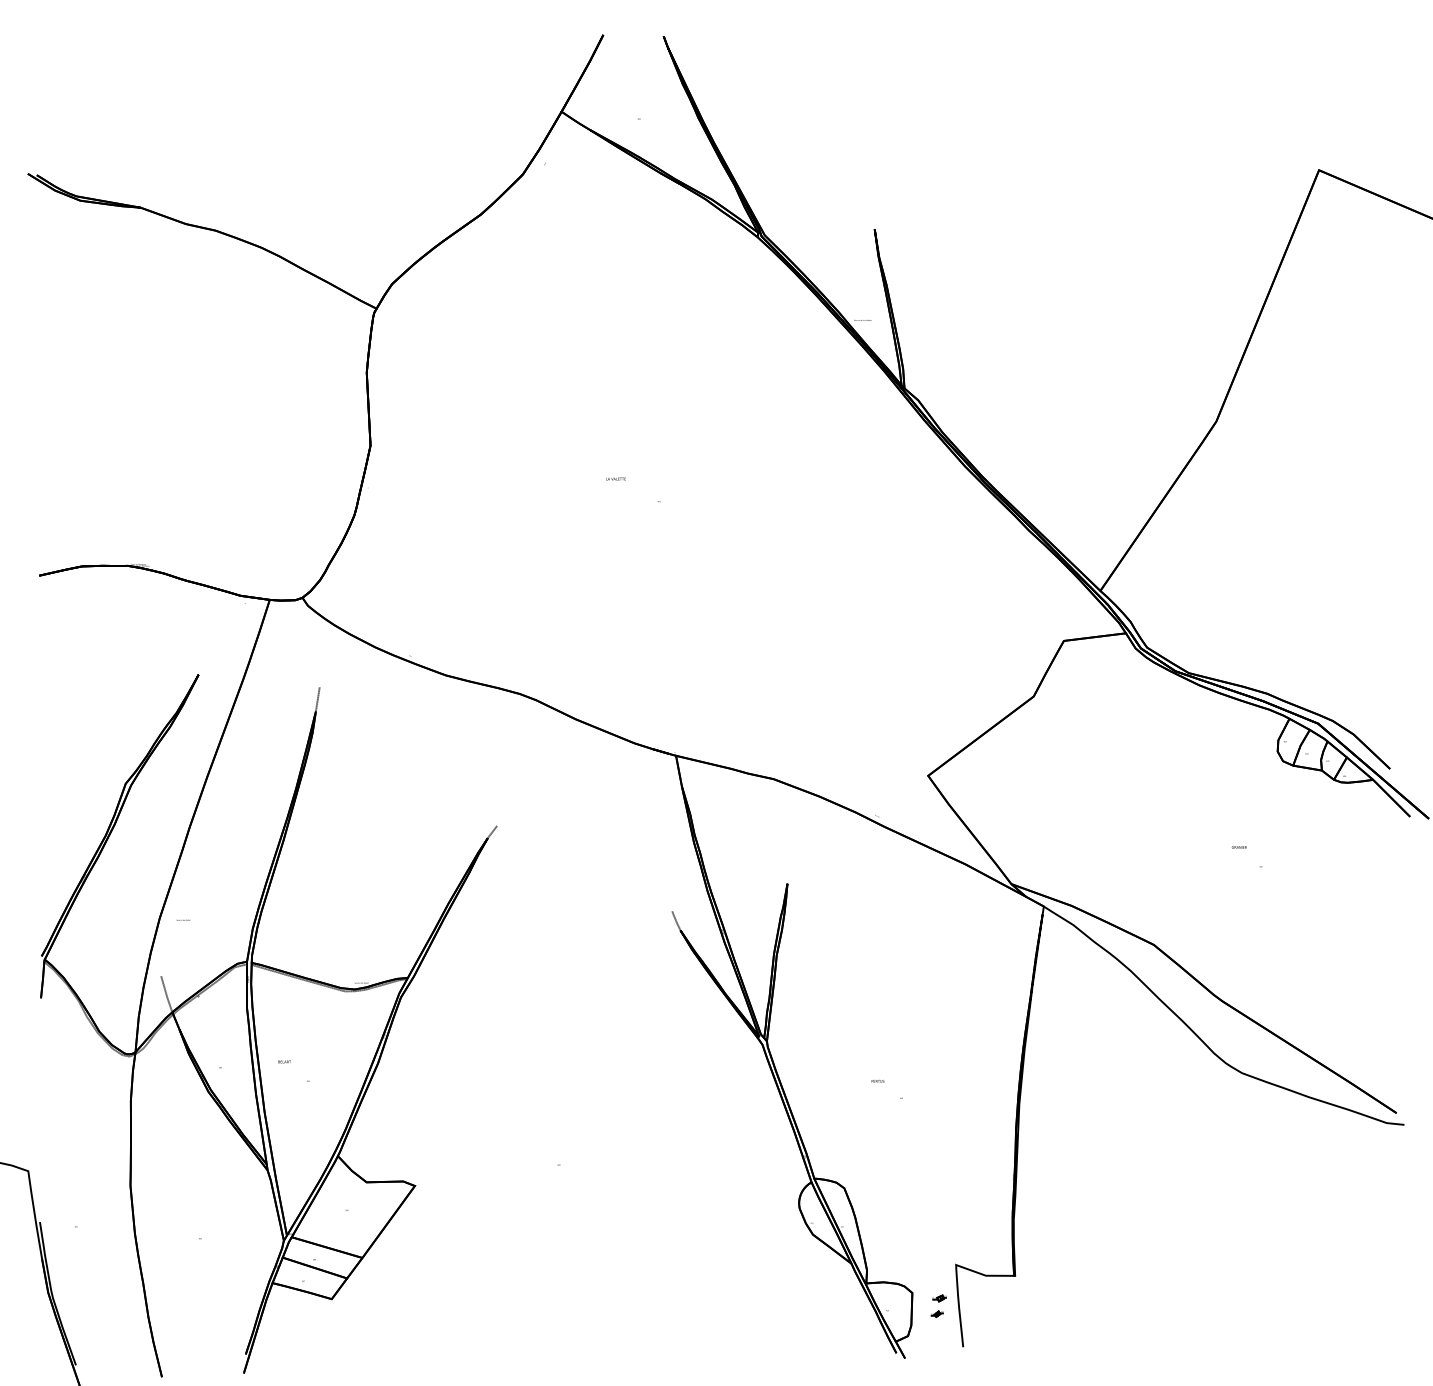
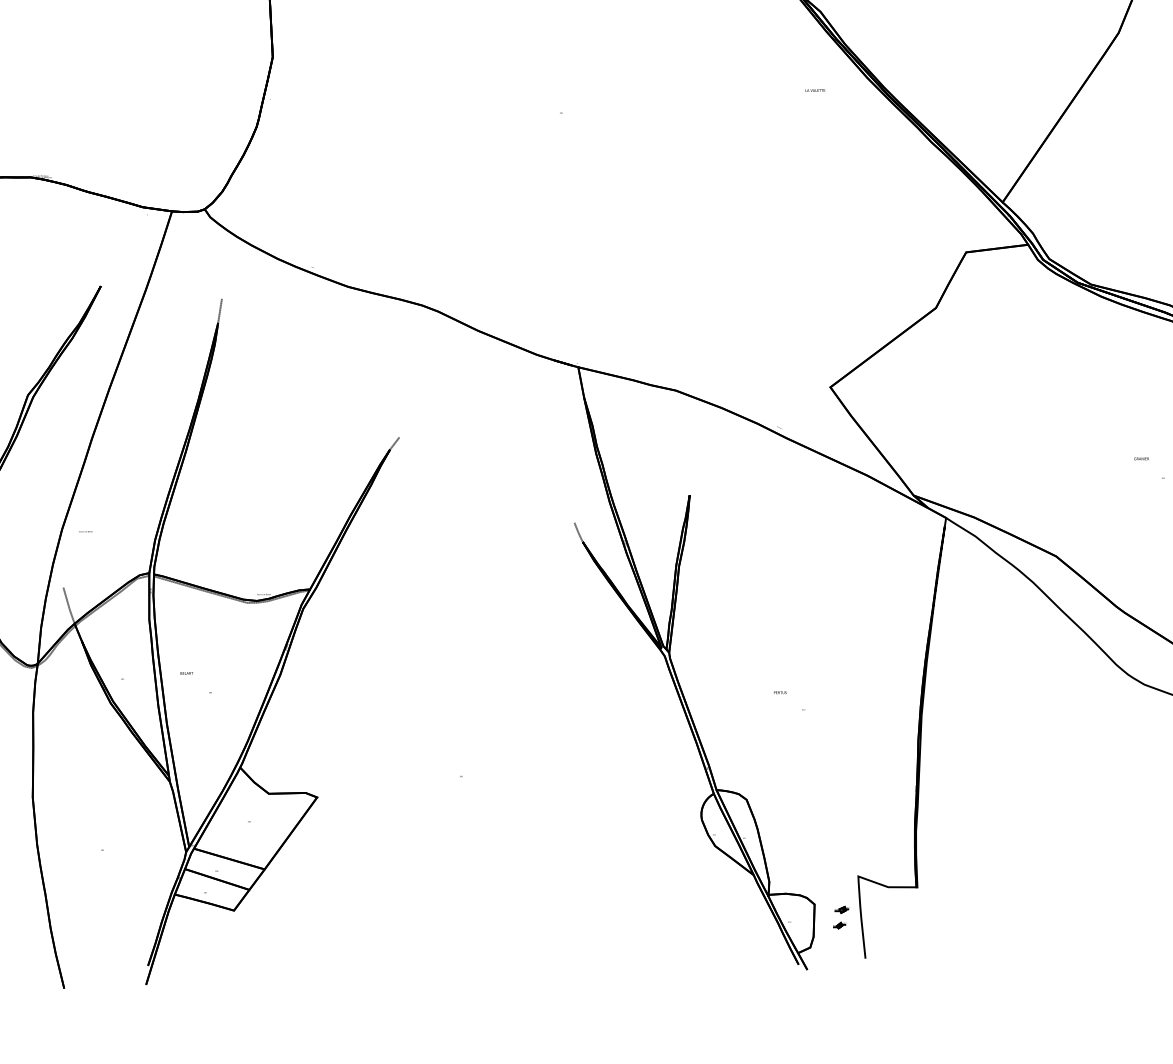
text: (615, 478) -> (814, 89), moved

